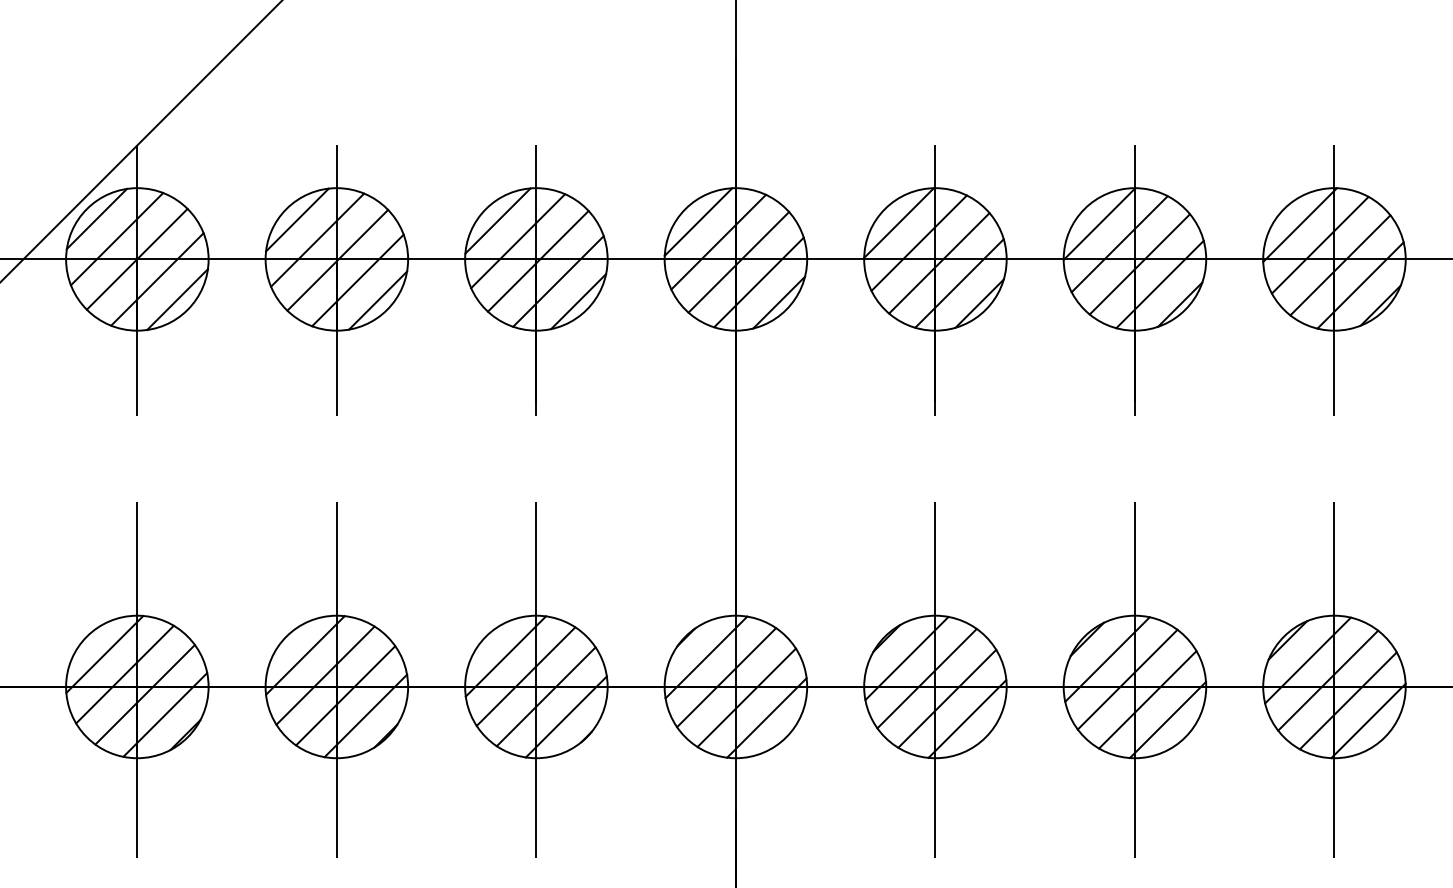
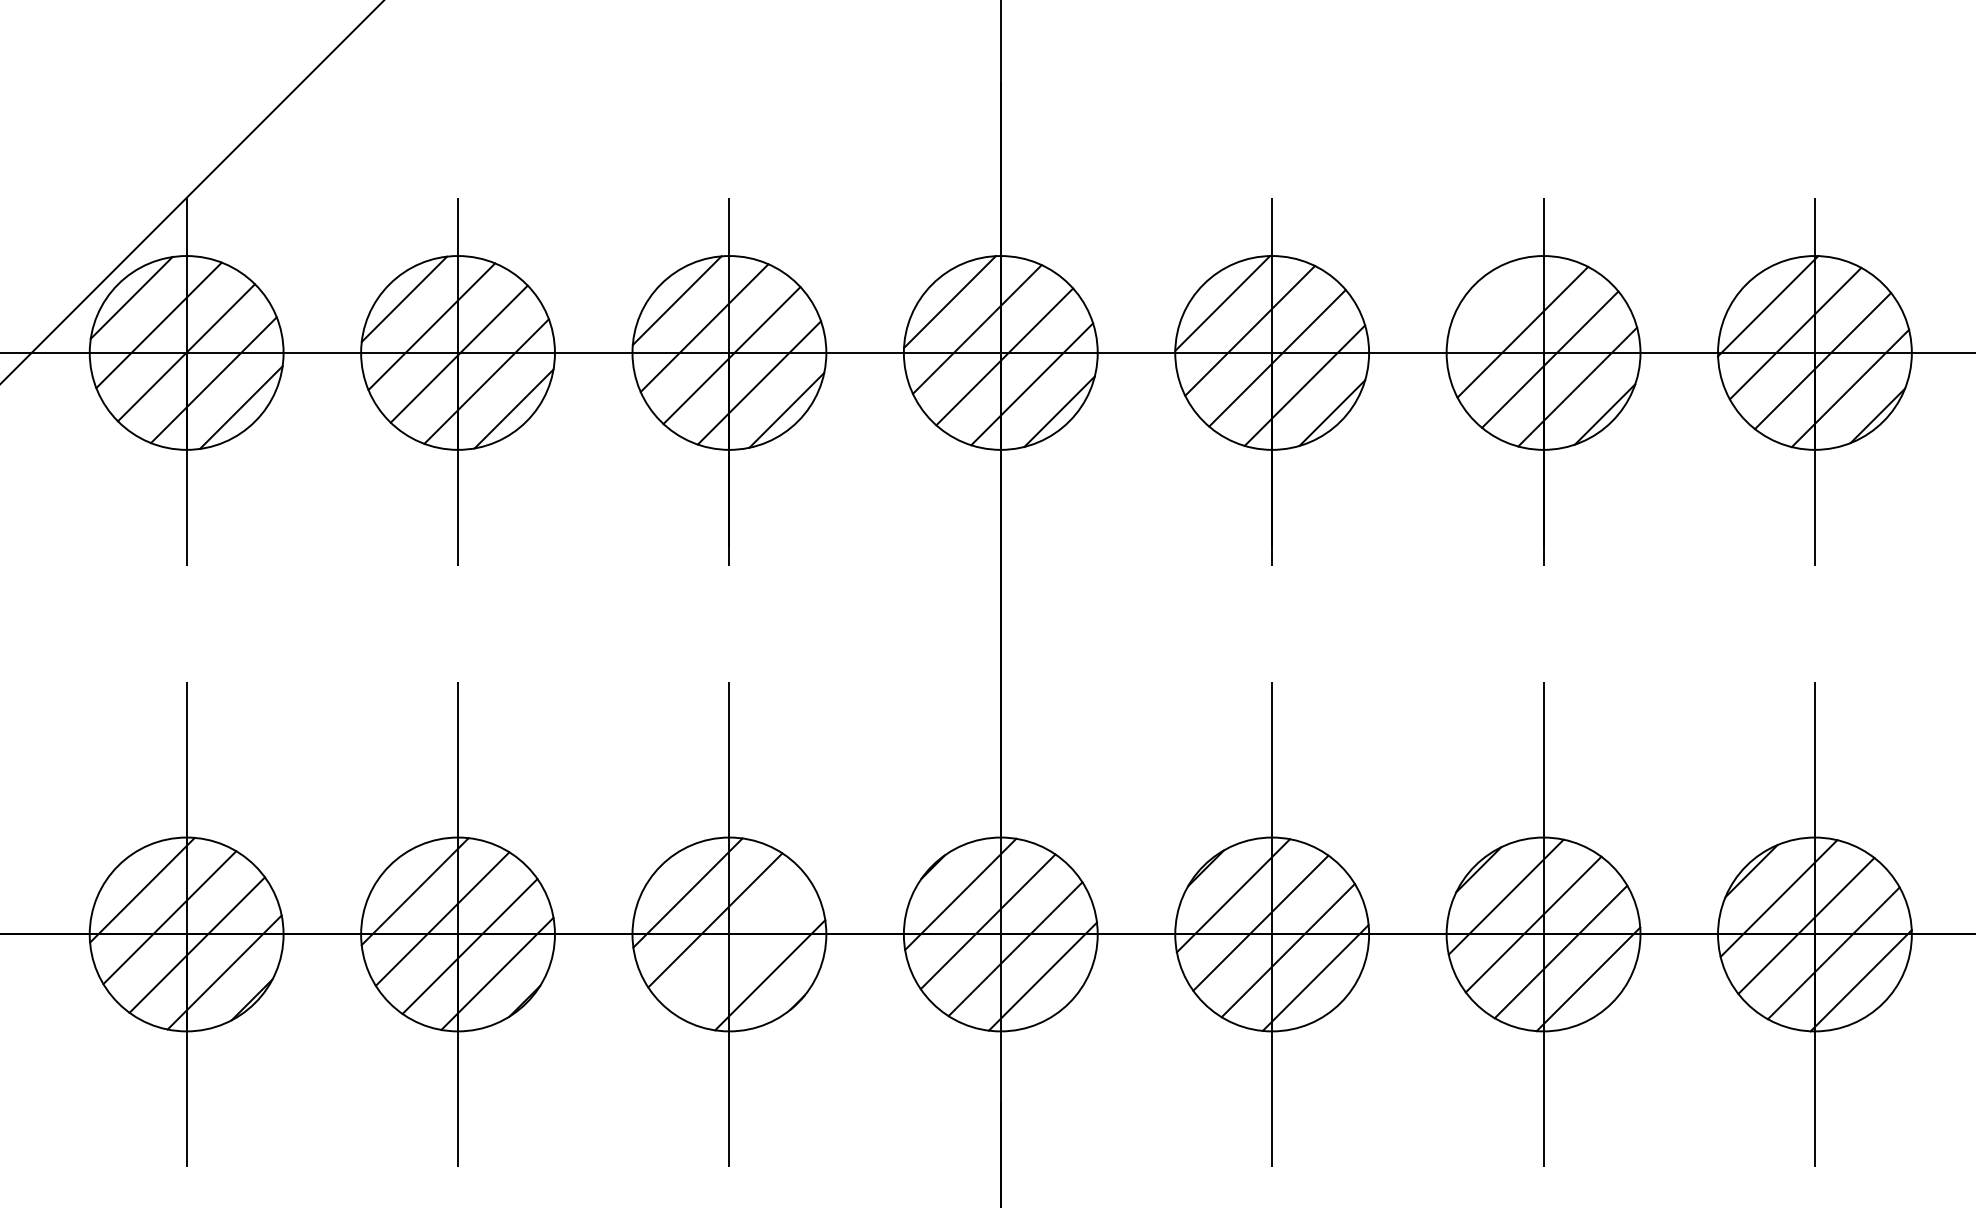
line: (1099, 223) -> (1495, 304), removed
line: (546, 696) -> (742, 947), removed

